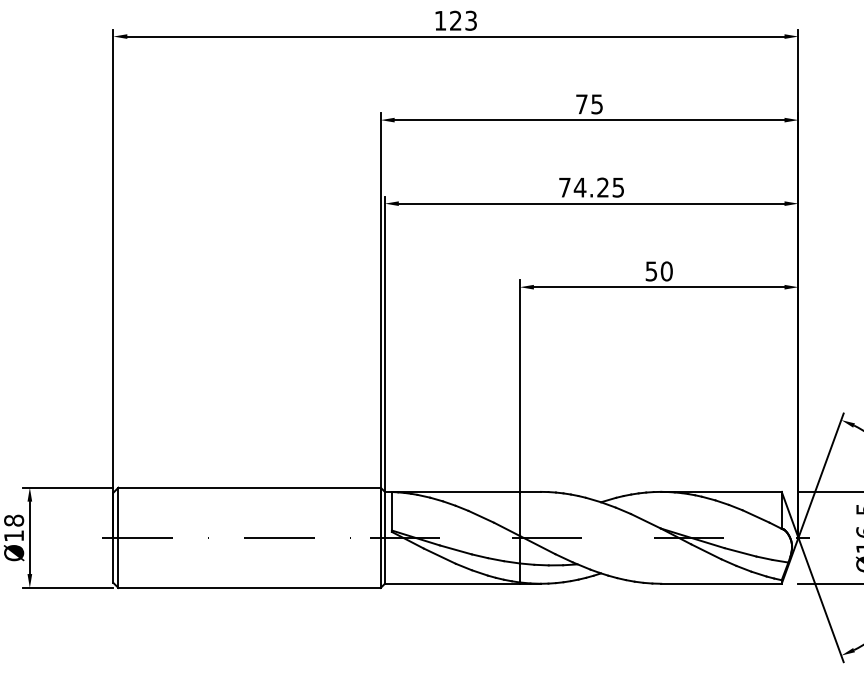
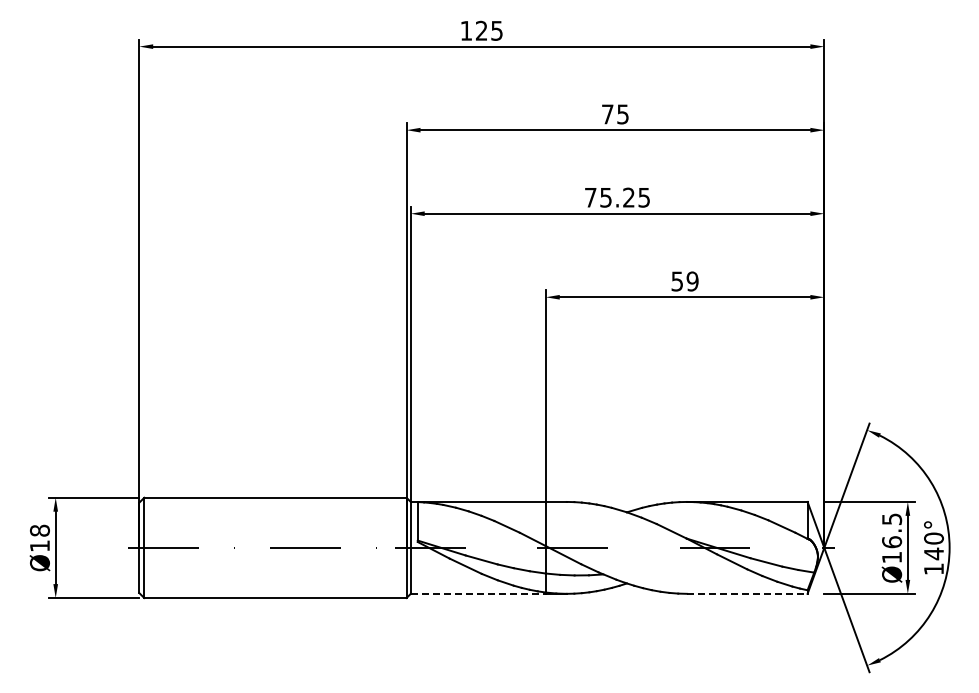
text: (470, 20) -> (496, 30), 123 -> 125
text: (579, 187) -> (605, 197), 74.25 -> 75.25
text: (666, 271) -> (692, 281), 50 -> 59
line: (452, 583) -> (478, 593), solid -> dashed
line: (721, 583) -> (747, 593), solid -> dashed

